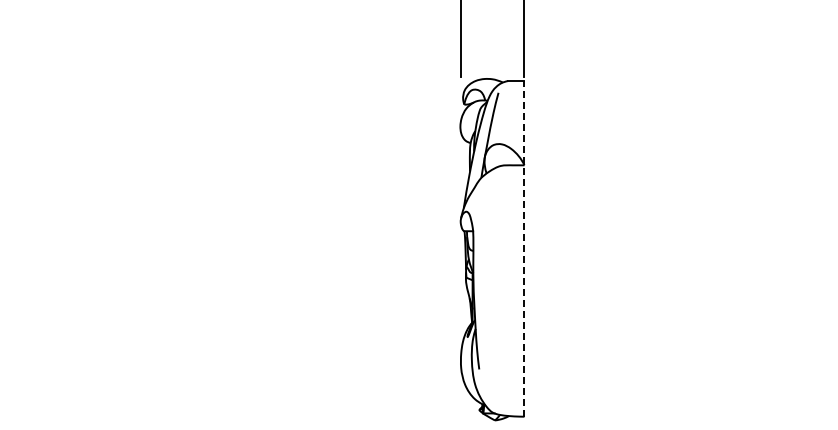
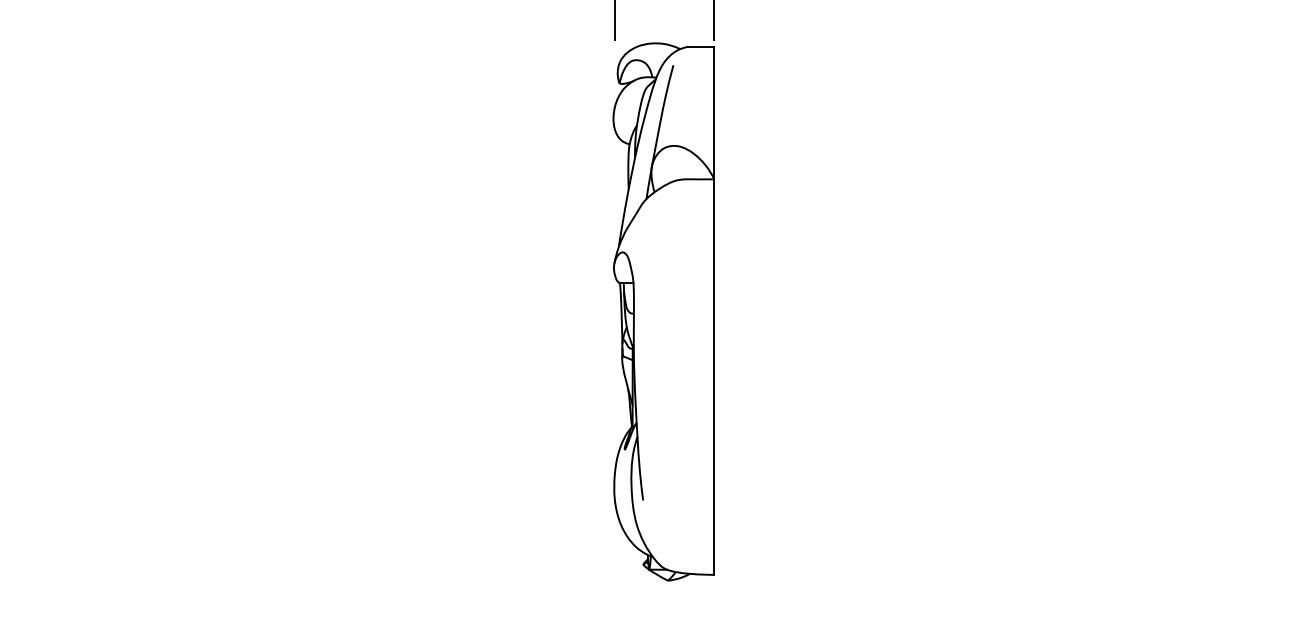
line: (524, 248) -> (714, 310), dashed -> solid

